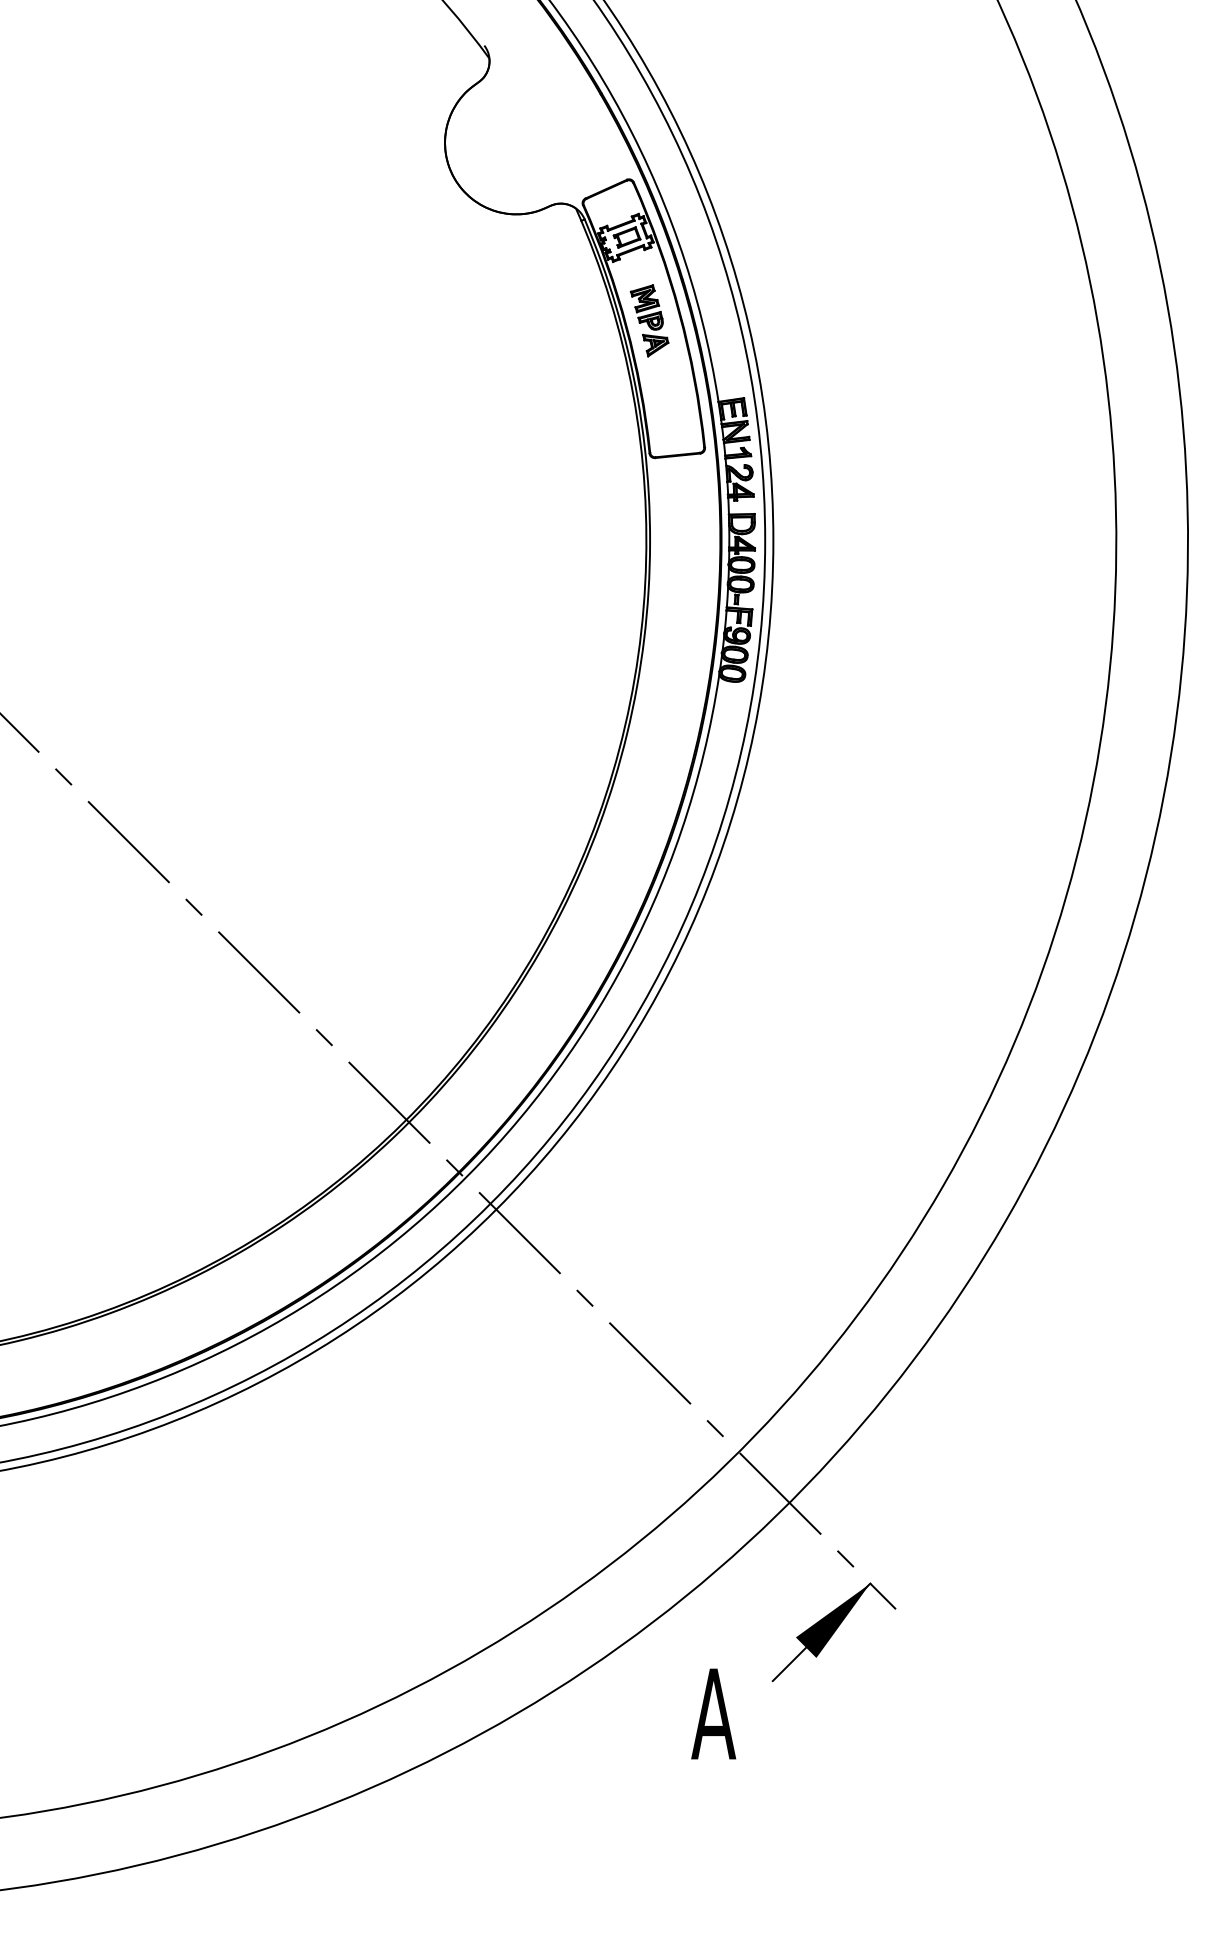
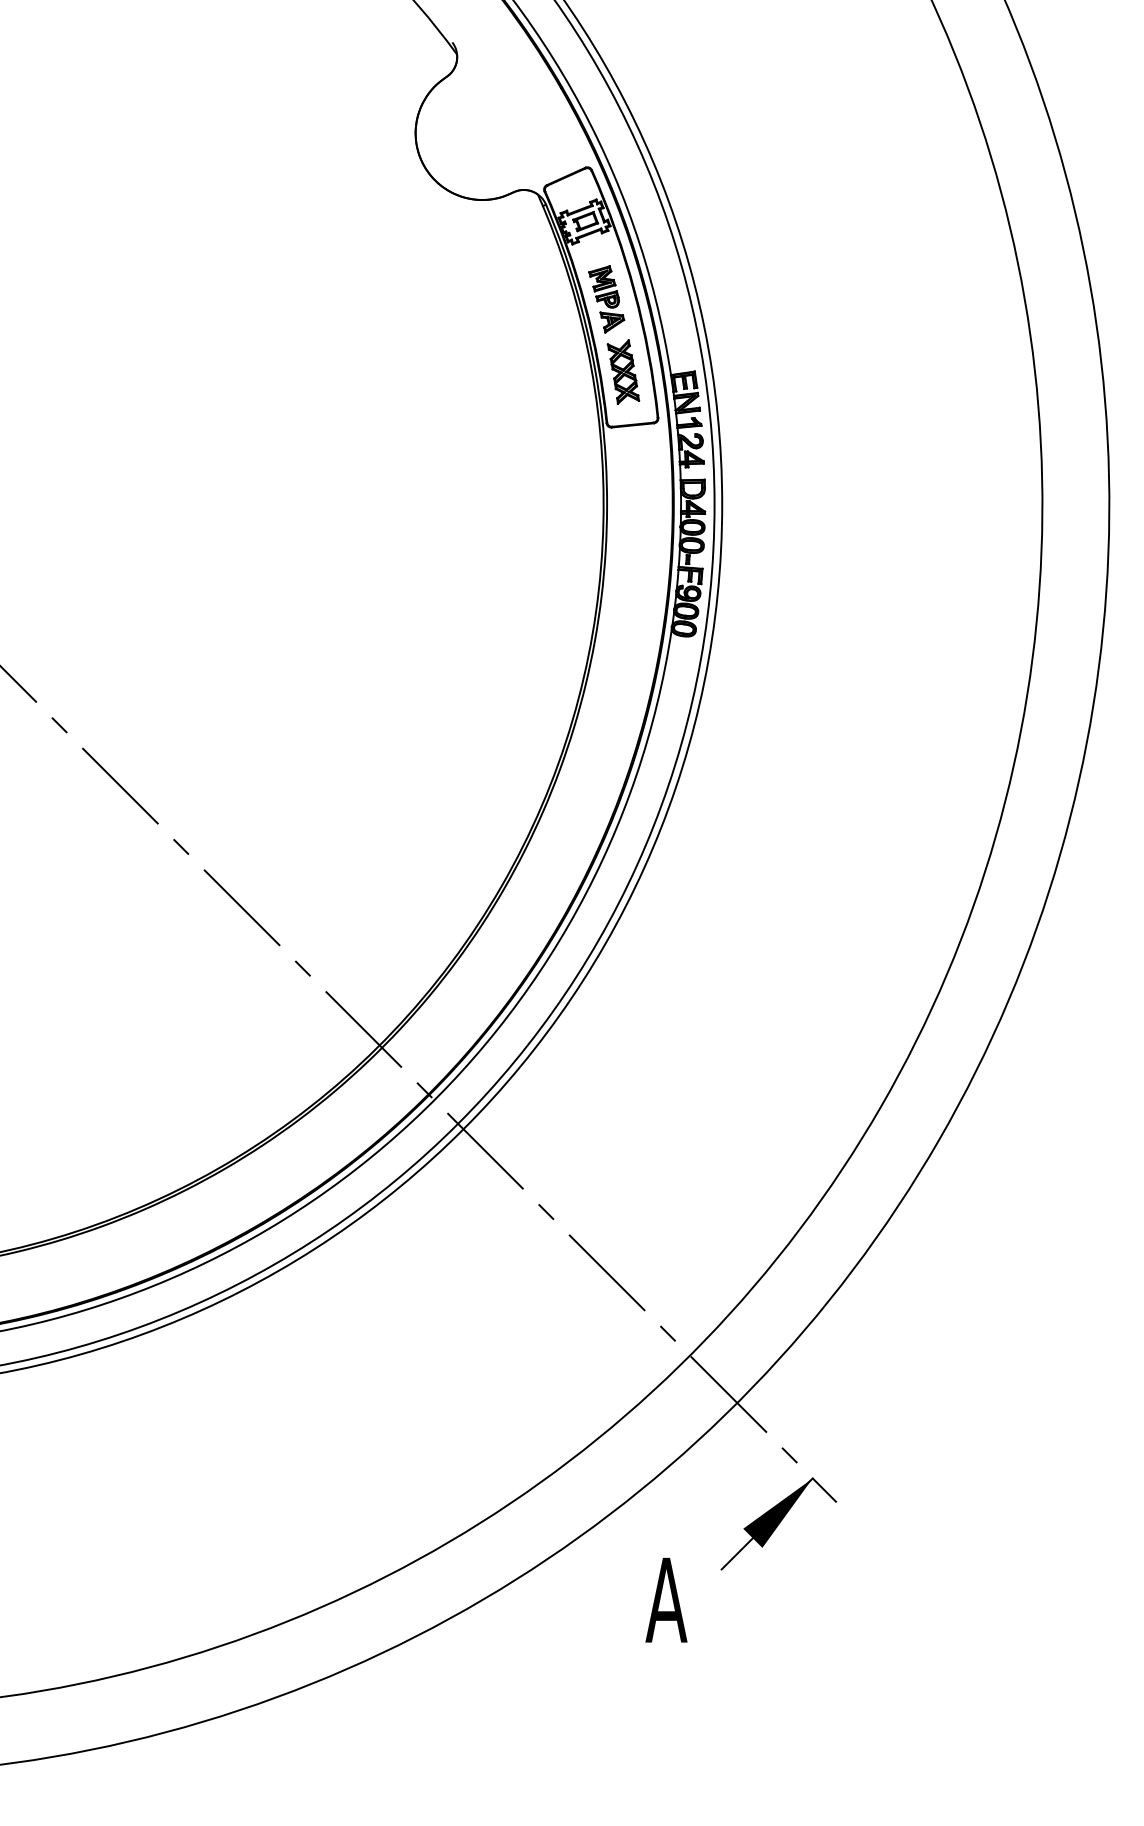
part: (667, 398) -> (623, 371), added

